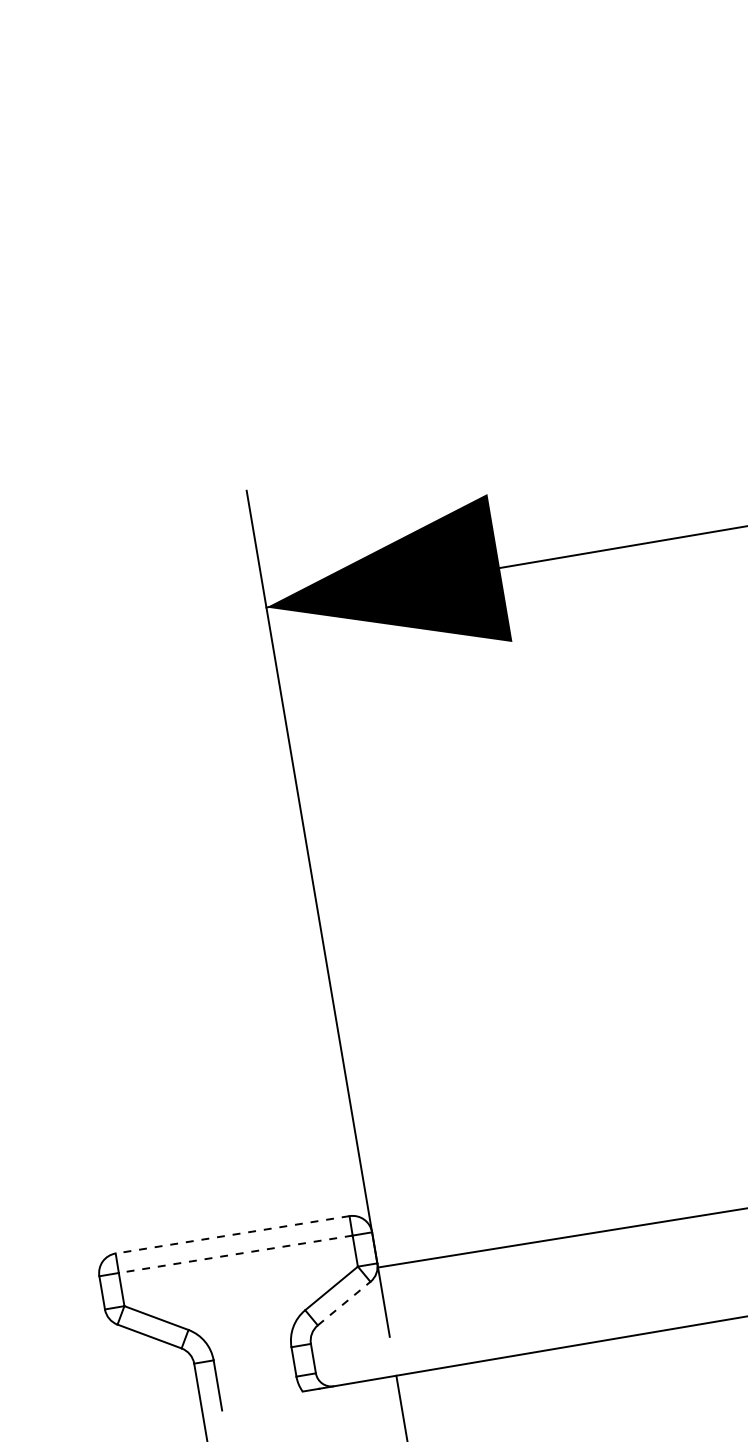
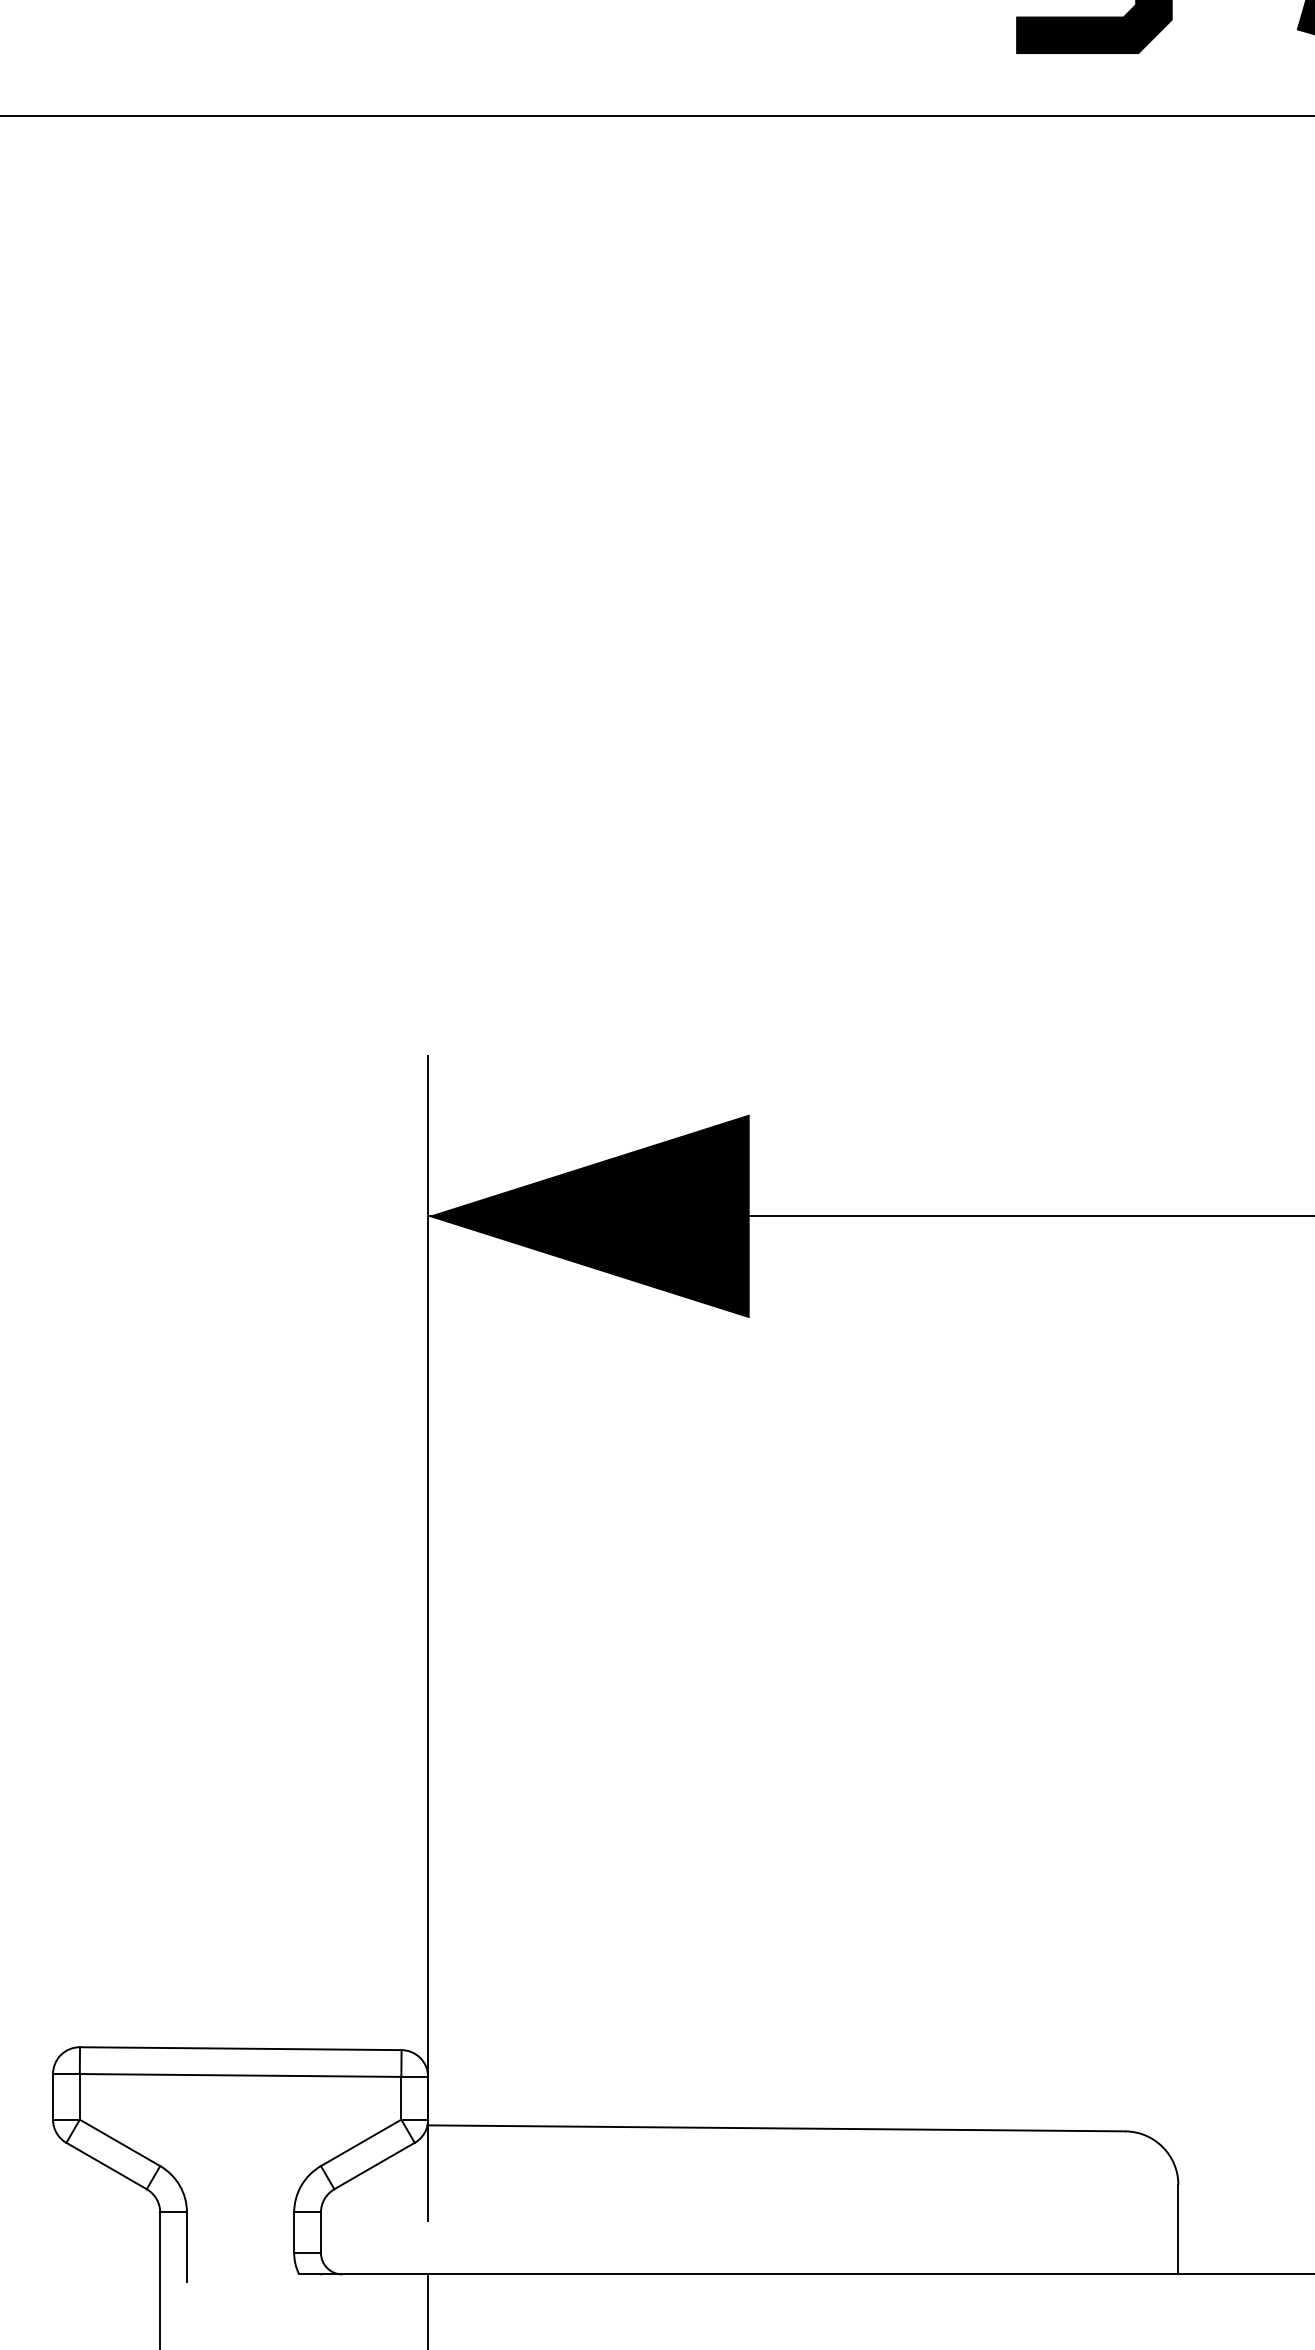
line: (232, 1234) -> (240, 2048), dashed -> solid
line: (235, 1254) -> (240, 2075), dashed -> solid
line: (344, 1303) -> (374, 2165), dashed -> solid

